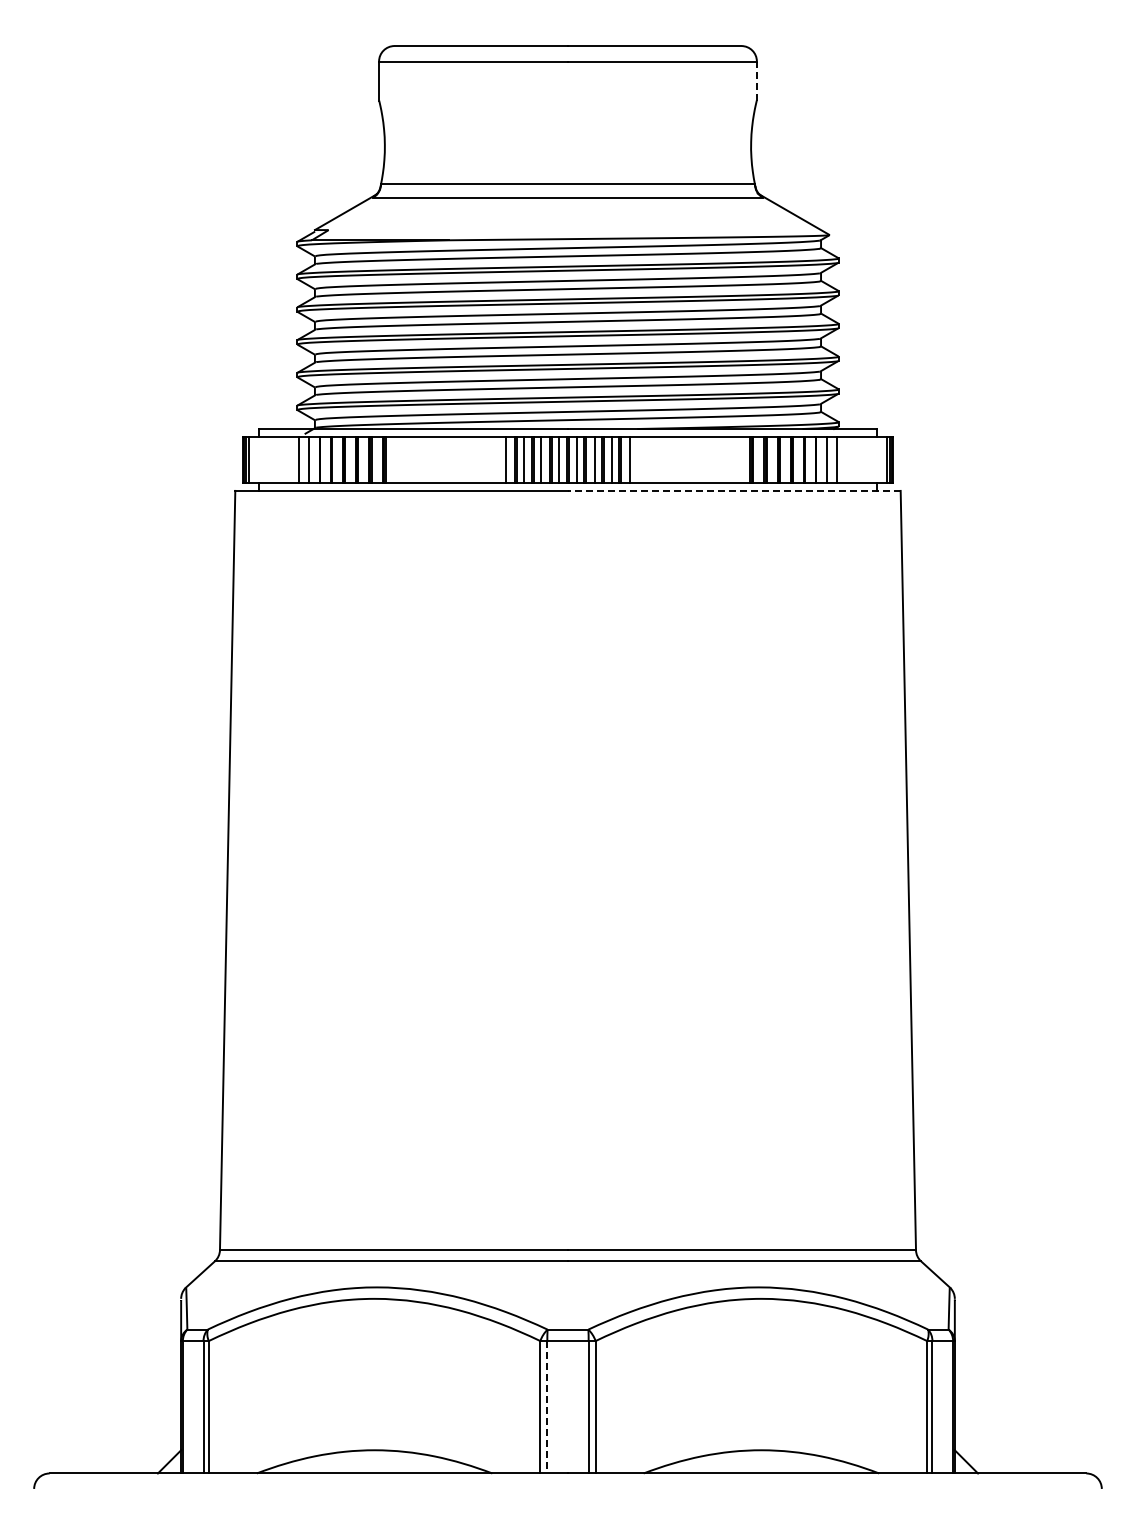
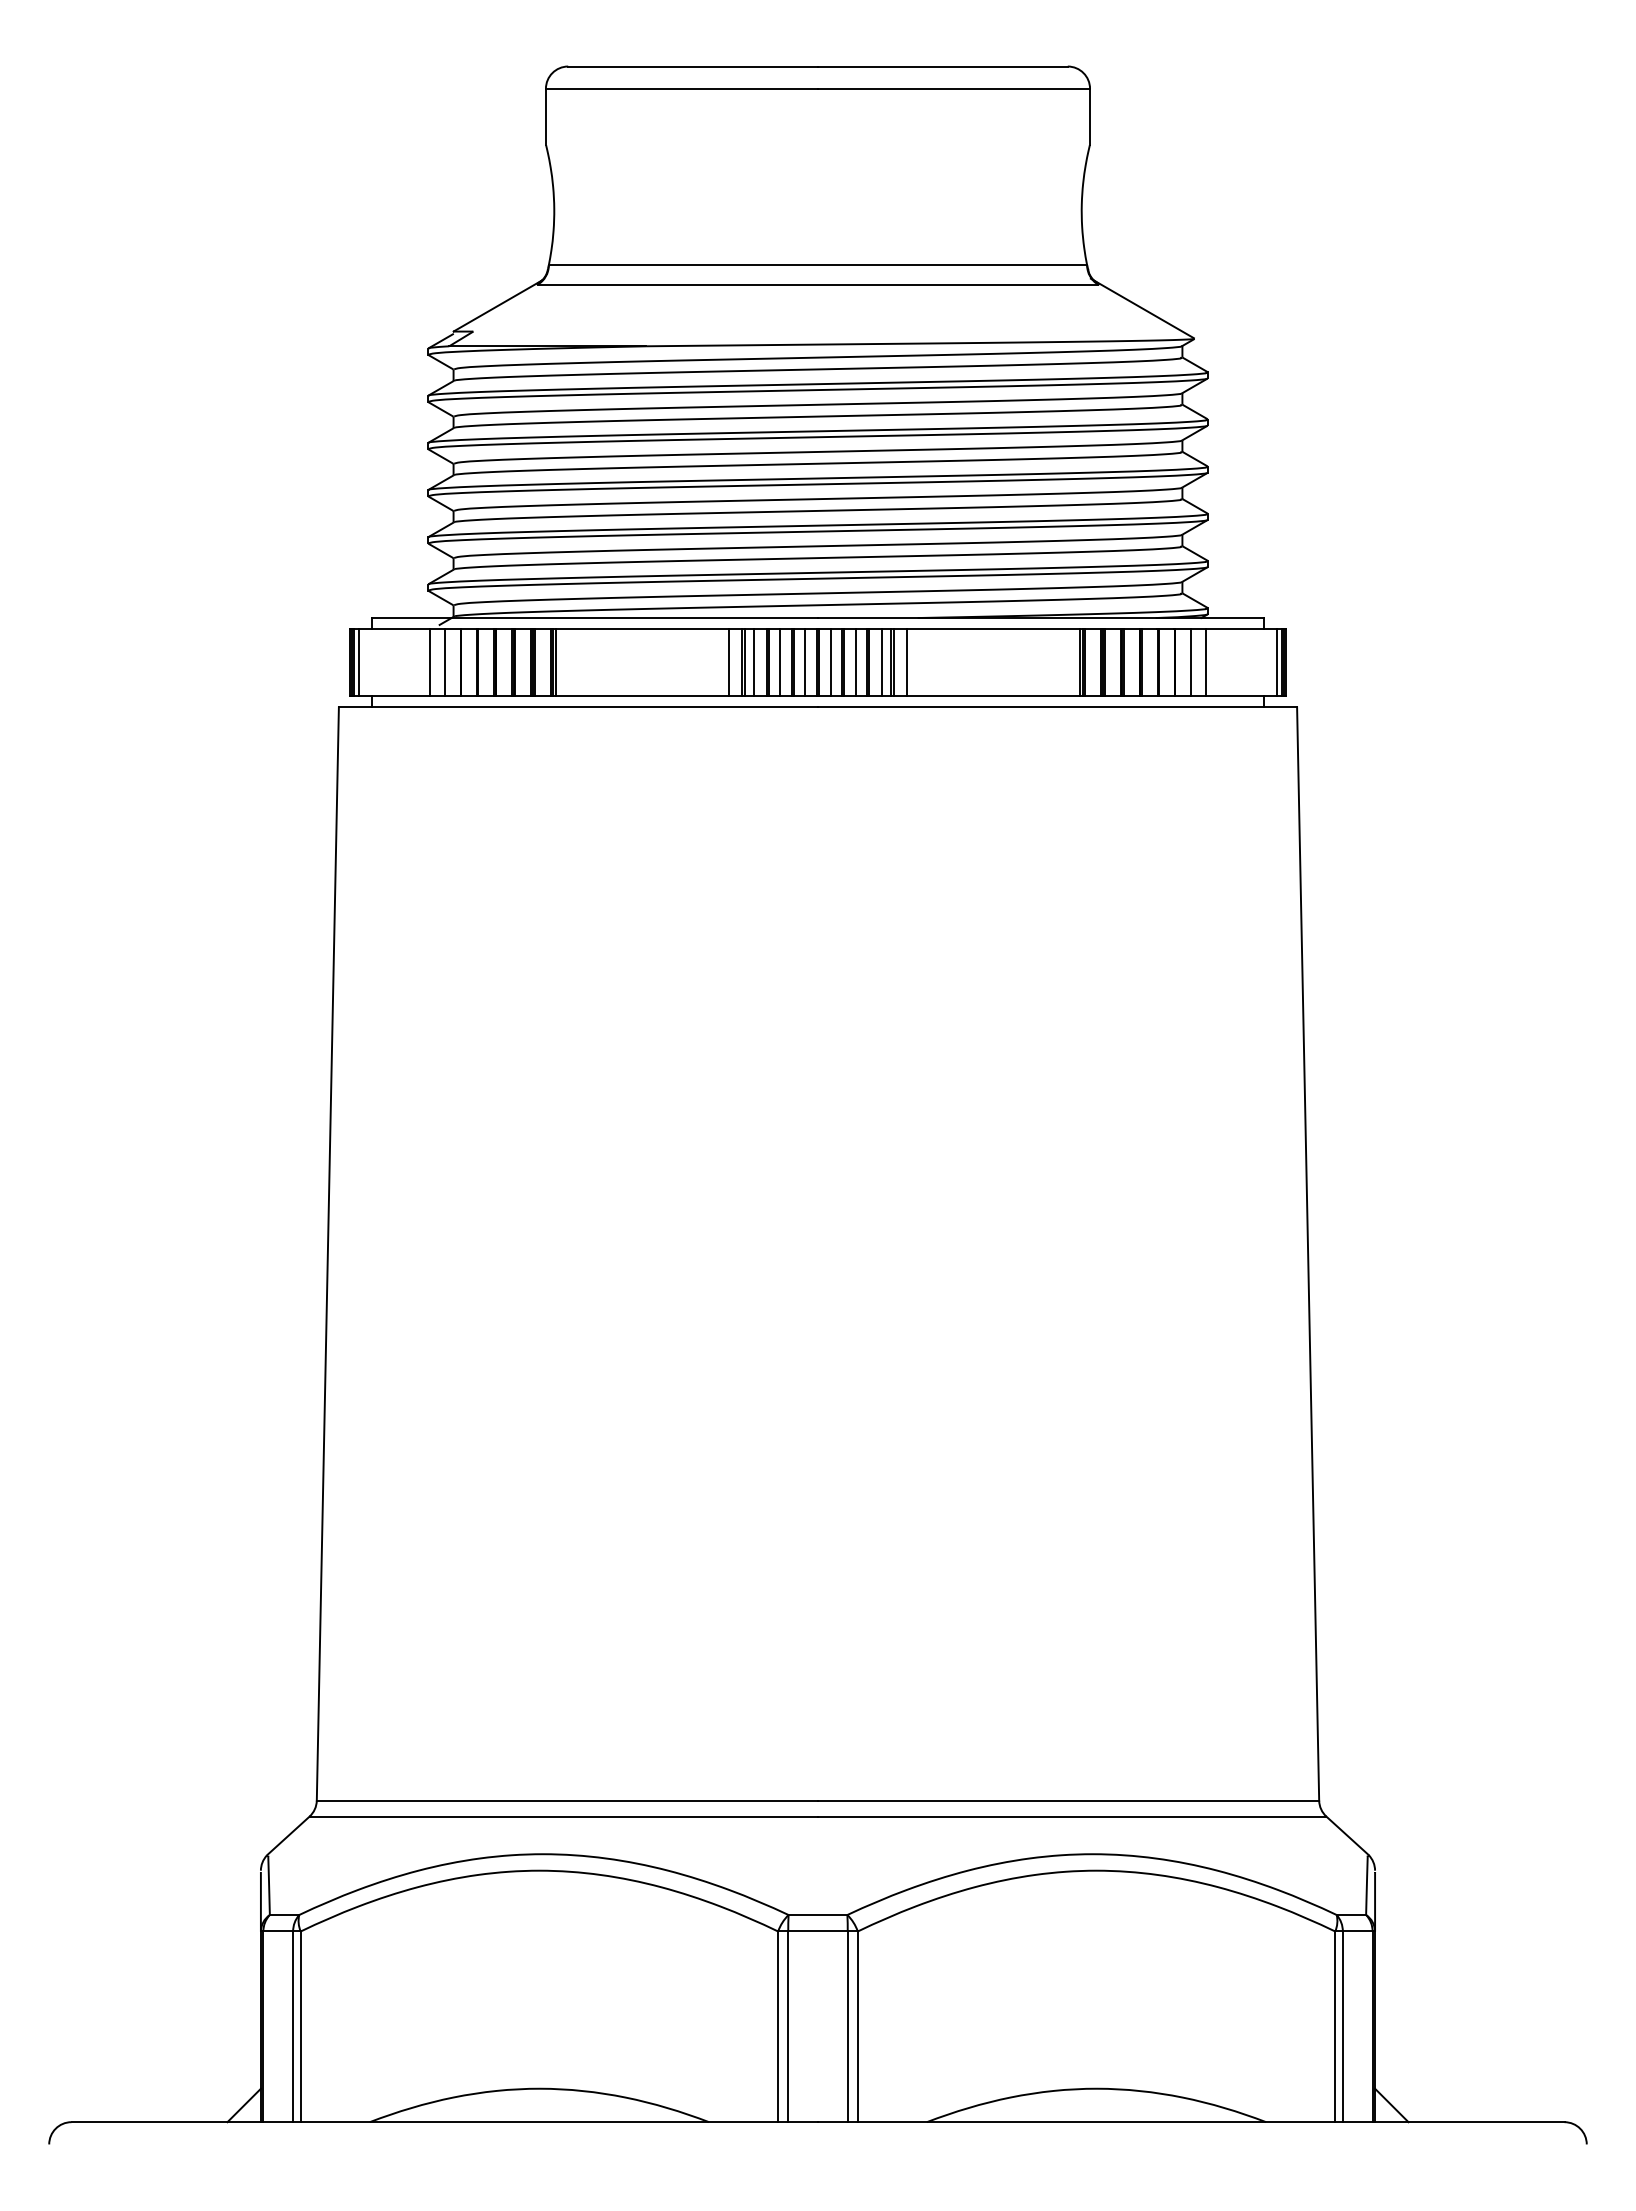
line: (756, 81) -> (1089, 117), dashed -> solid
line: (733, 490) -> (1056, 706), dashed -> solid
line: (547, 1407) -> (788, 2027), dashed -> solid

